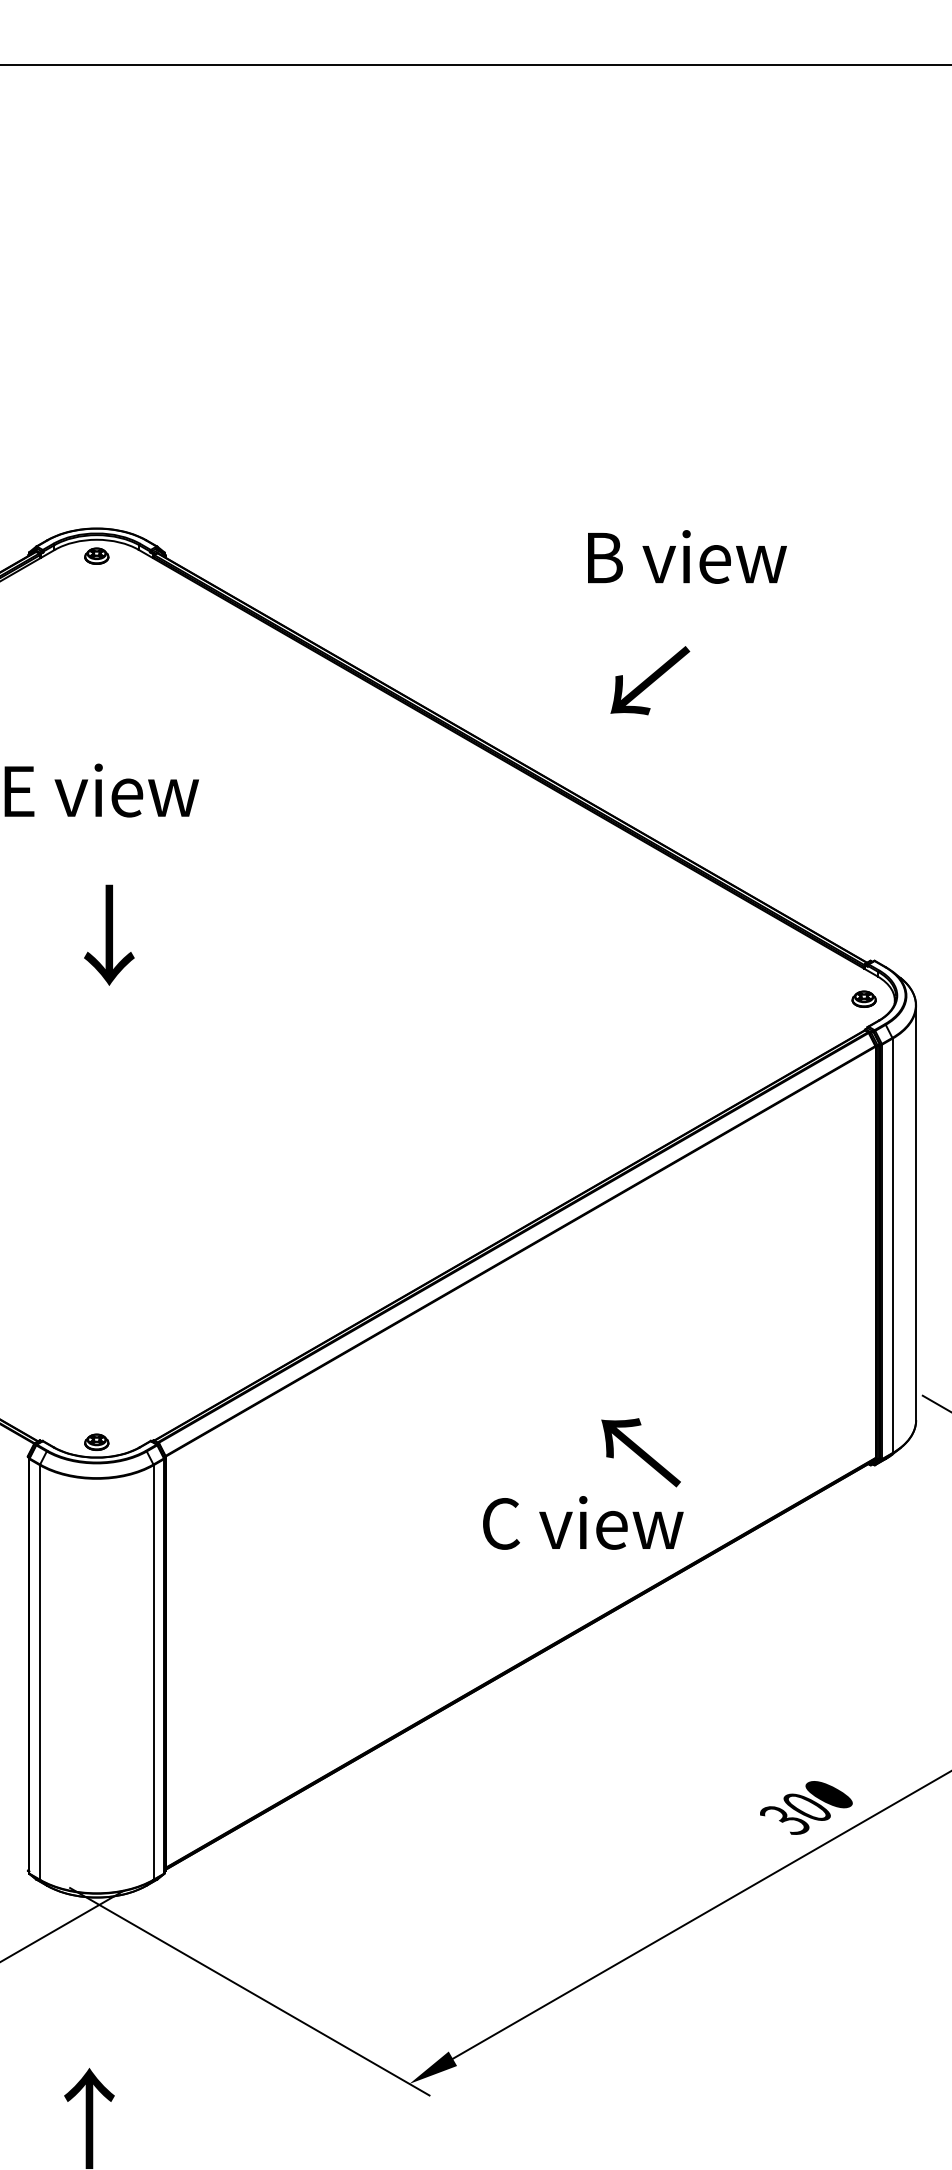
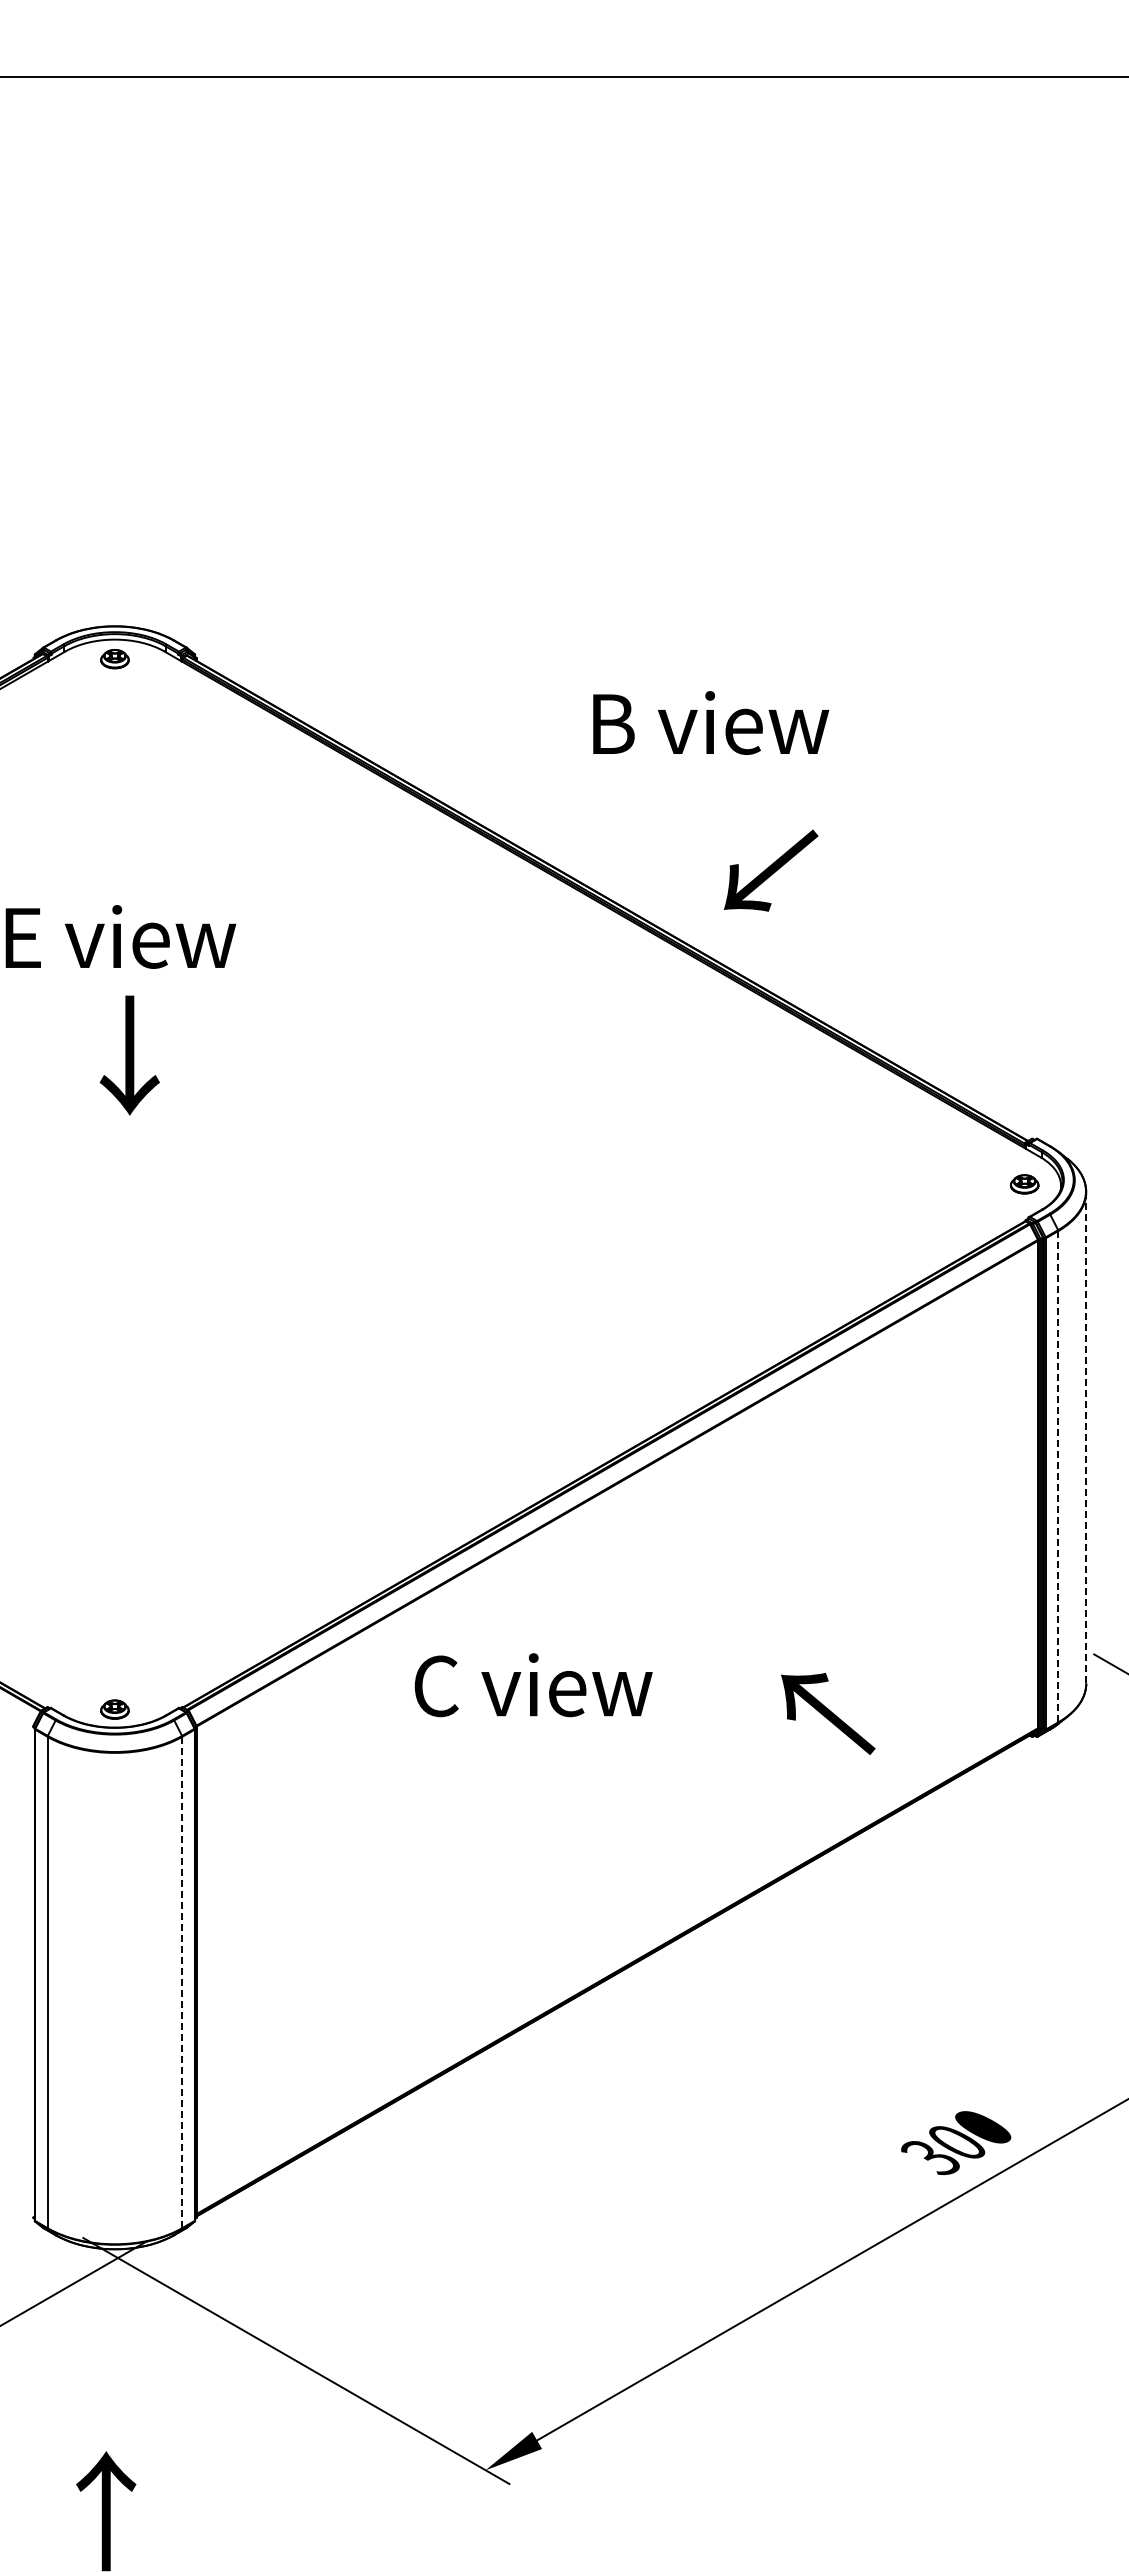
text: (687, 556) -> (711, 722), moved
text: (650, 680) -> (771, 870), moved
text: (109, 935) -> (129, 1055), moved
line: (916, 1212) -> (1086, 1437), solid -> dashed
line: (892, 1245) -> (1058, 1476), solid -> dashed
text: (641, 1452) -> (828, 1713), moved
text: (583, 1523) -> (533, 1685), moved
line: (153, 1672) -> (182, 1982), solid -> dashed

